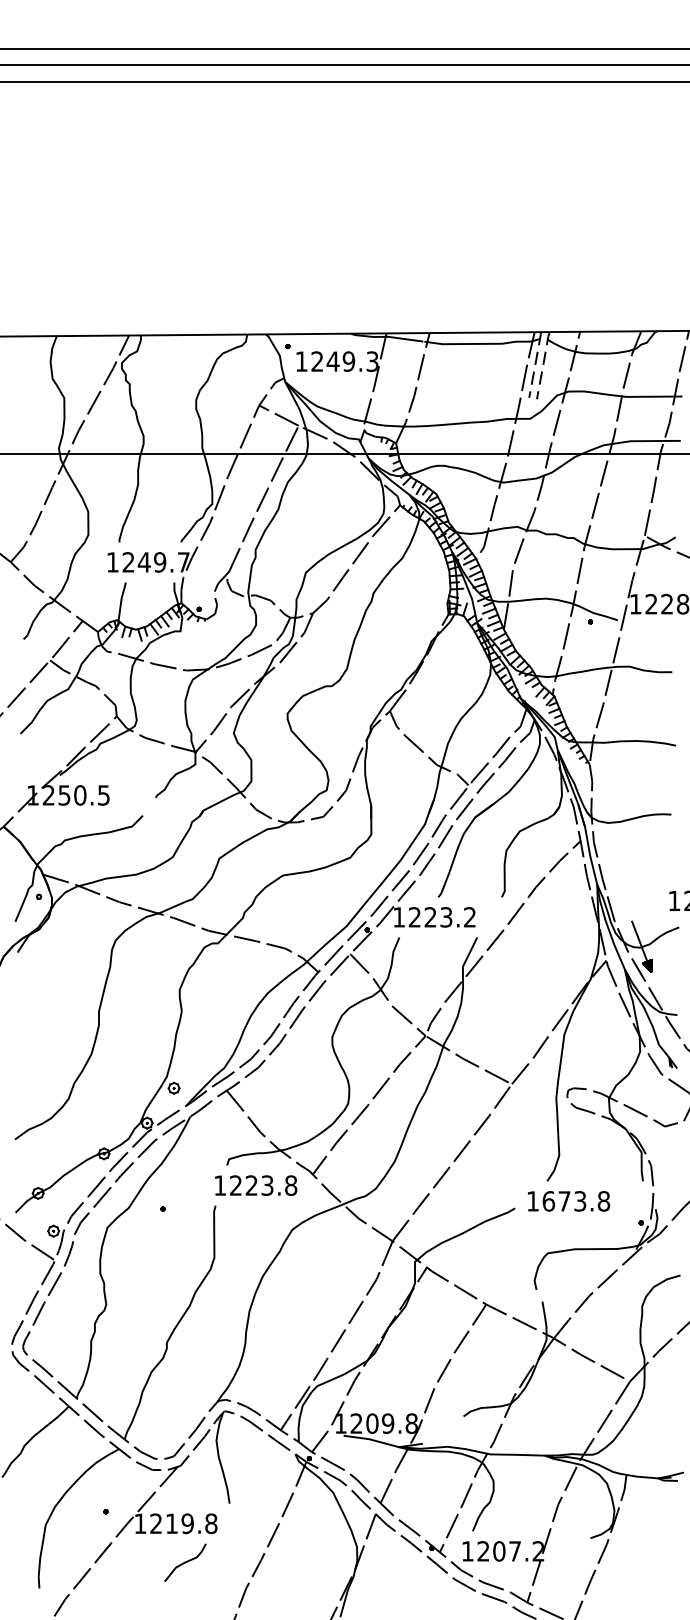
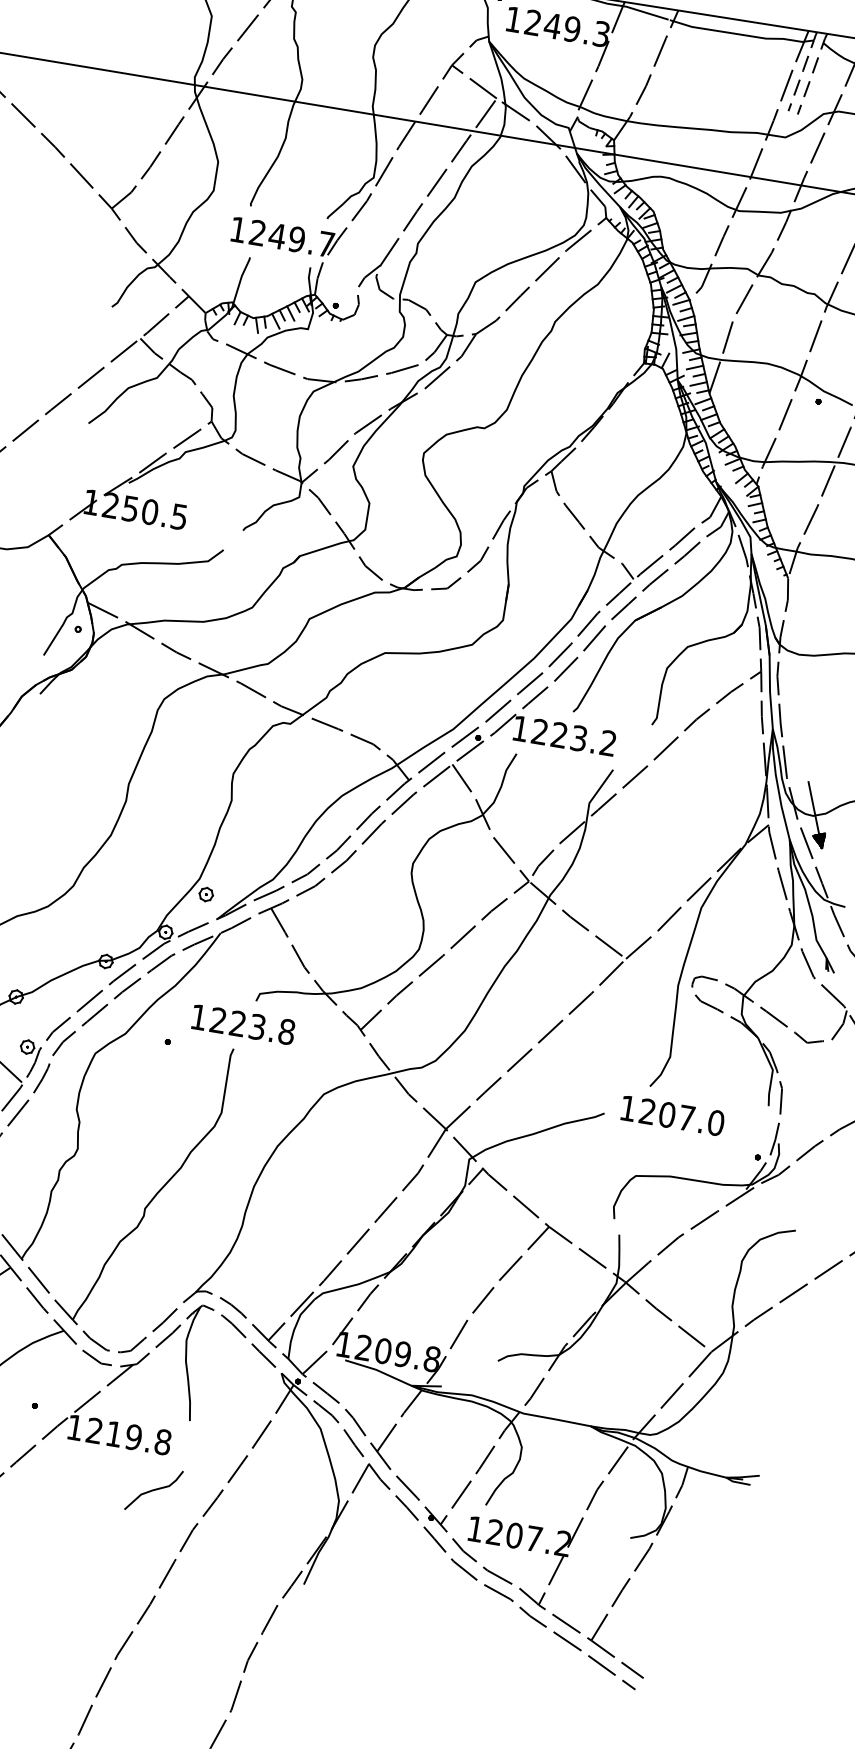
text: (256, 1185) -> (243, 1024), moved
text: (576, 1201) -> (682, 1117), 1673.8 -> 1207.0
curve: (185, 1562) -> (154, 1490), moved

